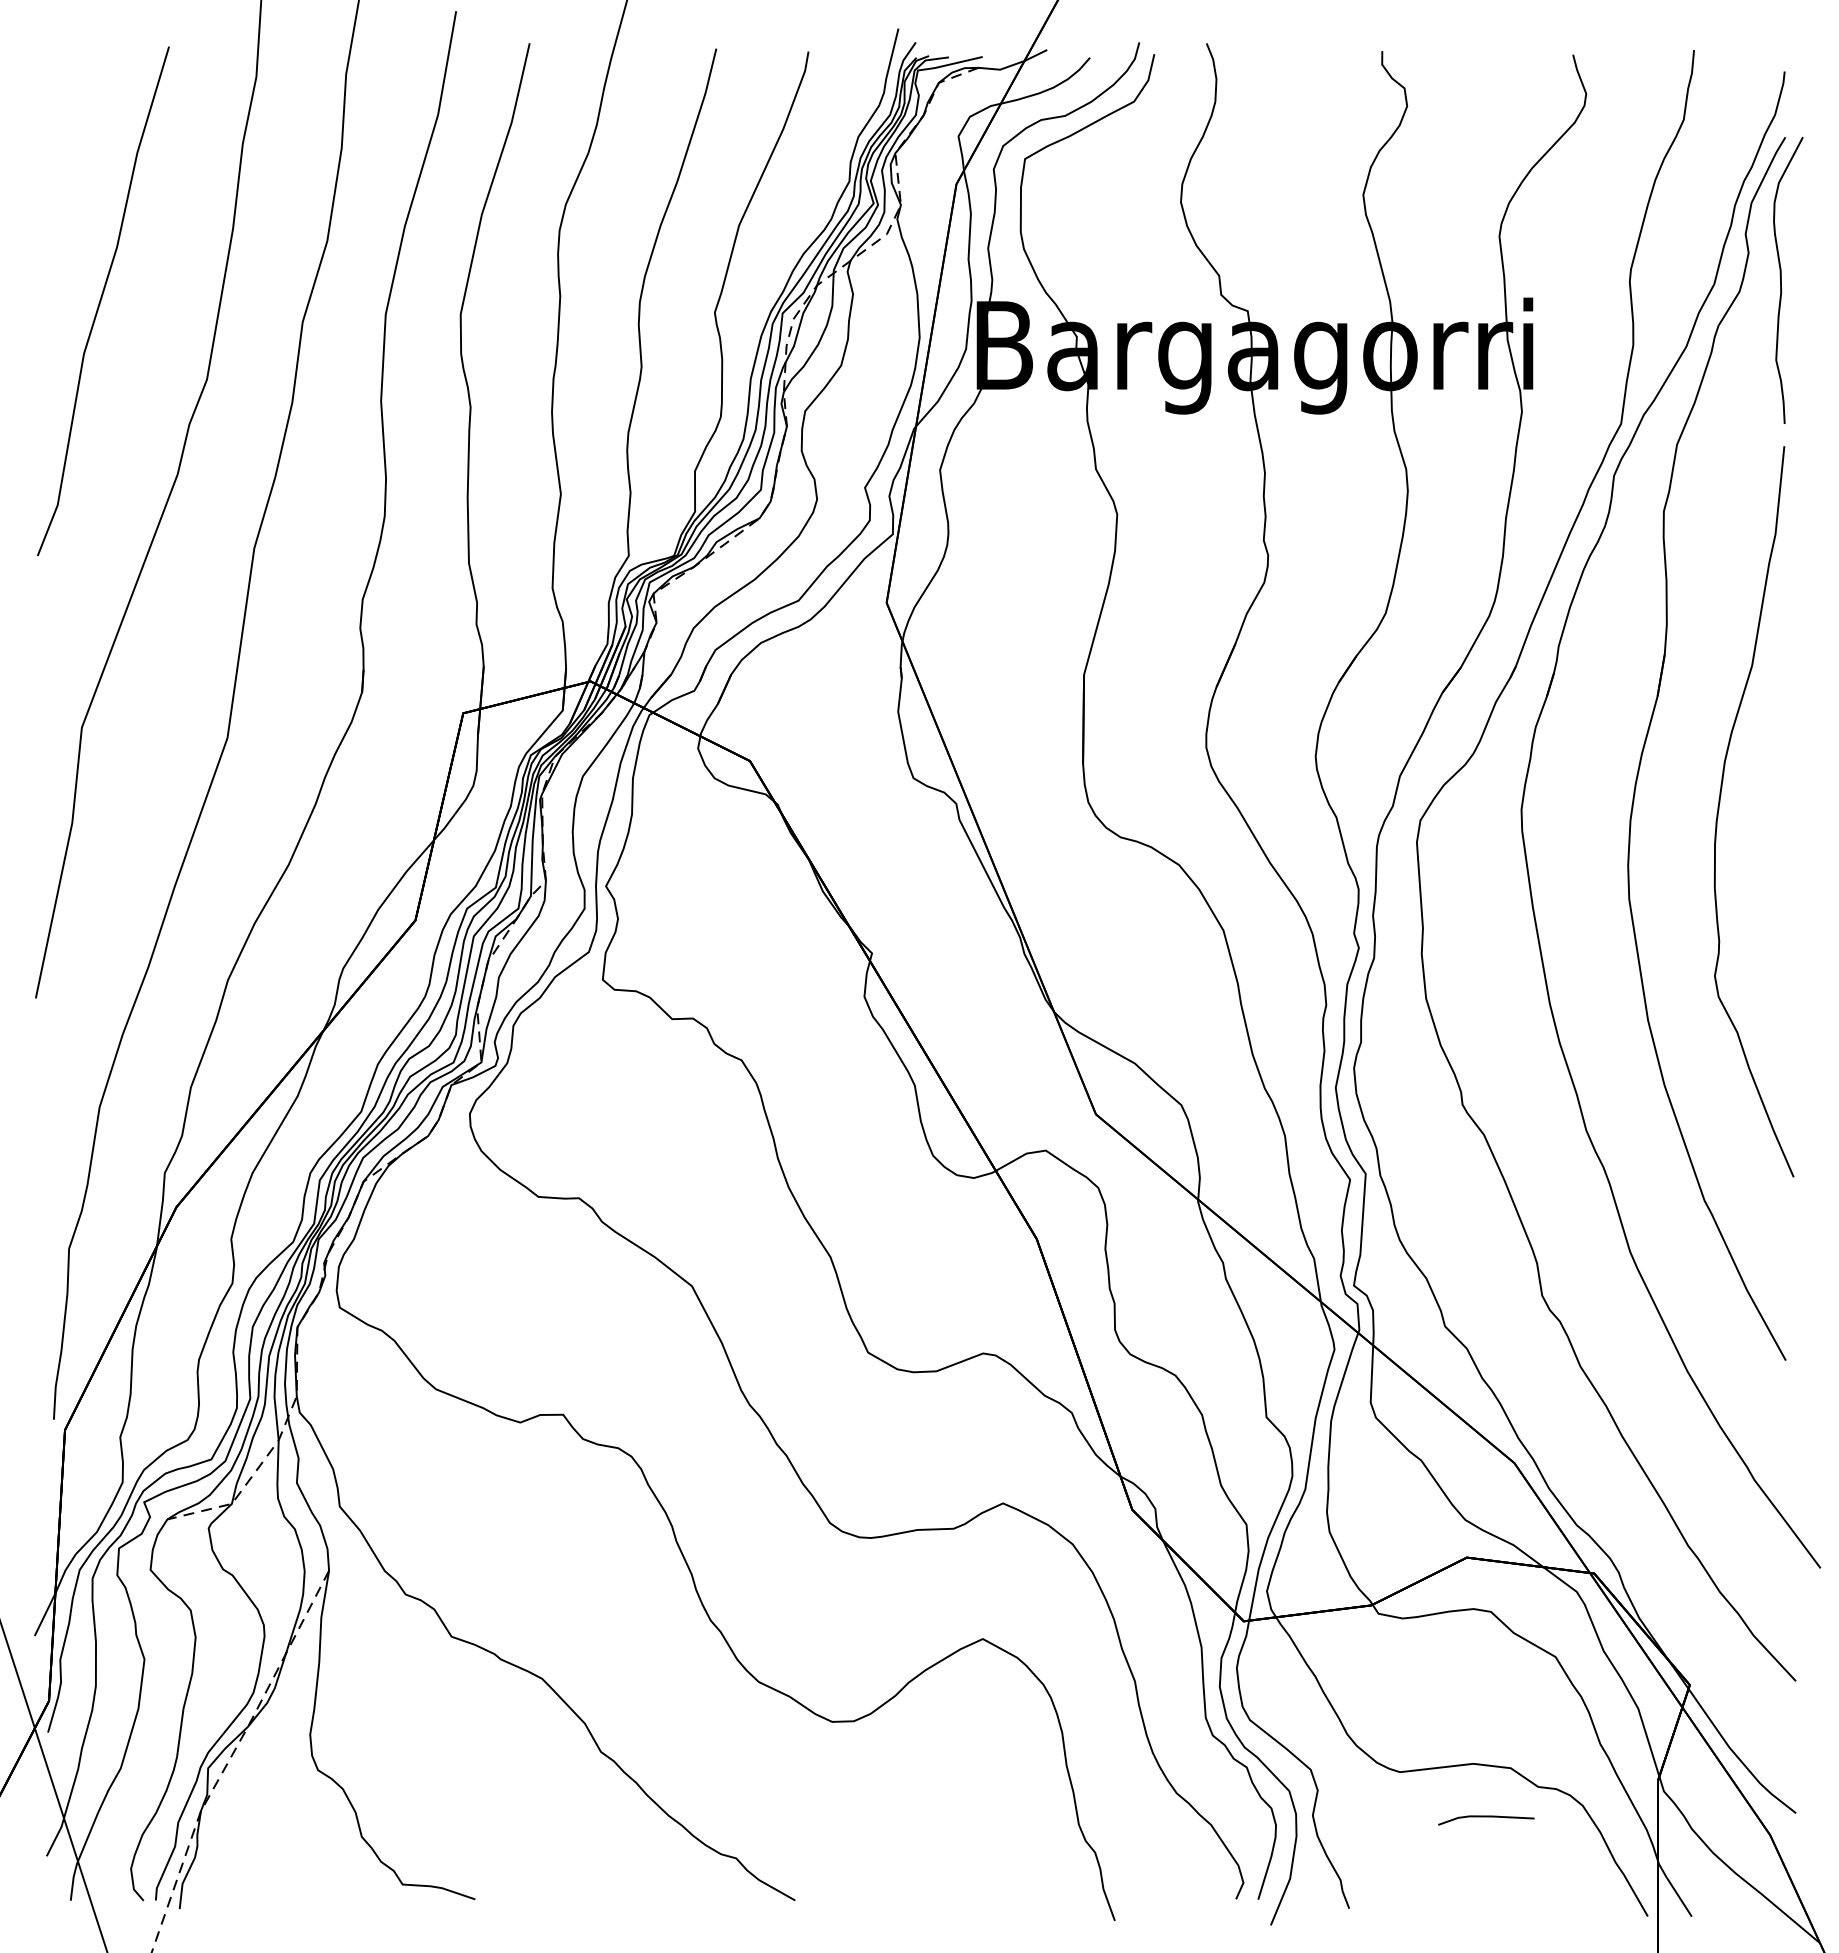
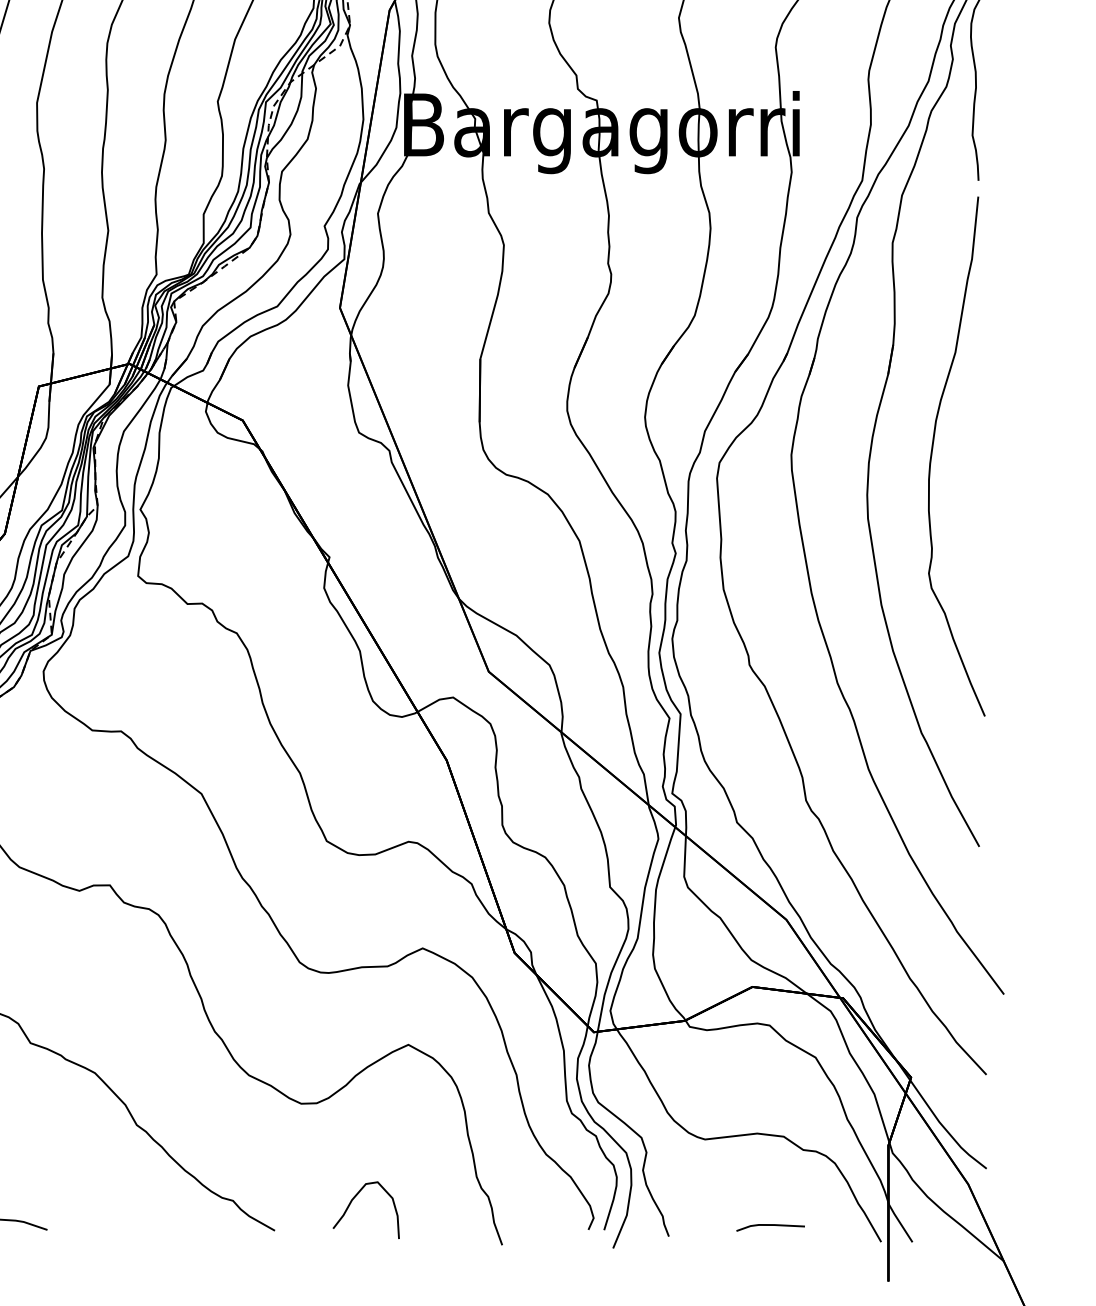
line: (1486, 1817) -> (770, 1225), moved
curve: (904, 1858) -> (352, 1200), added

